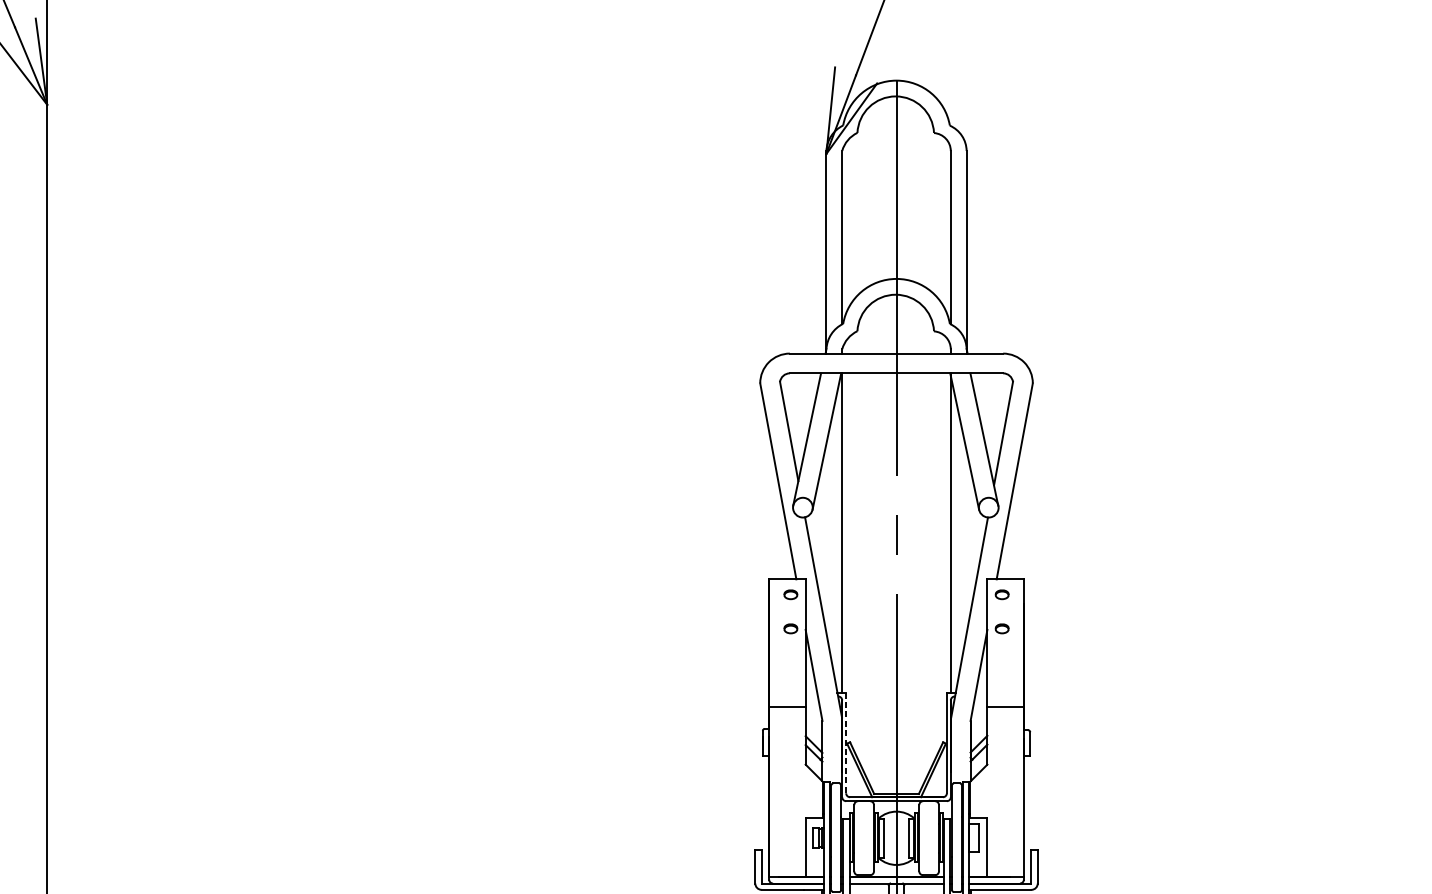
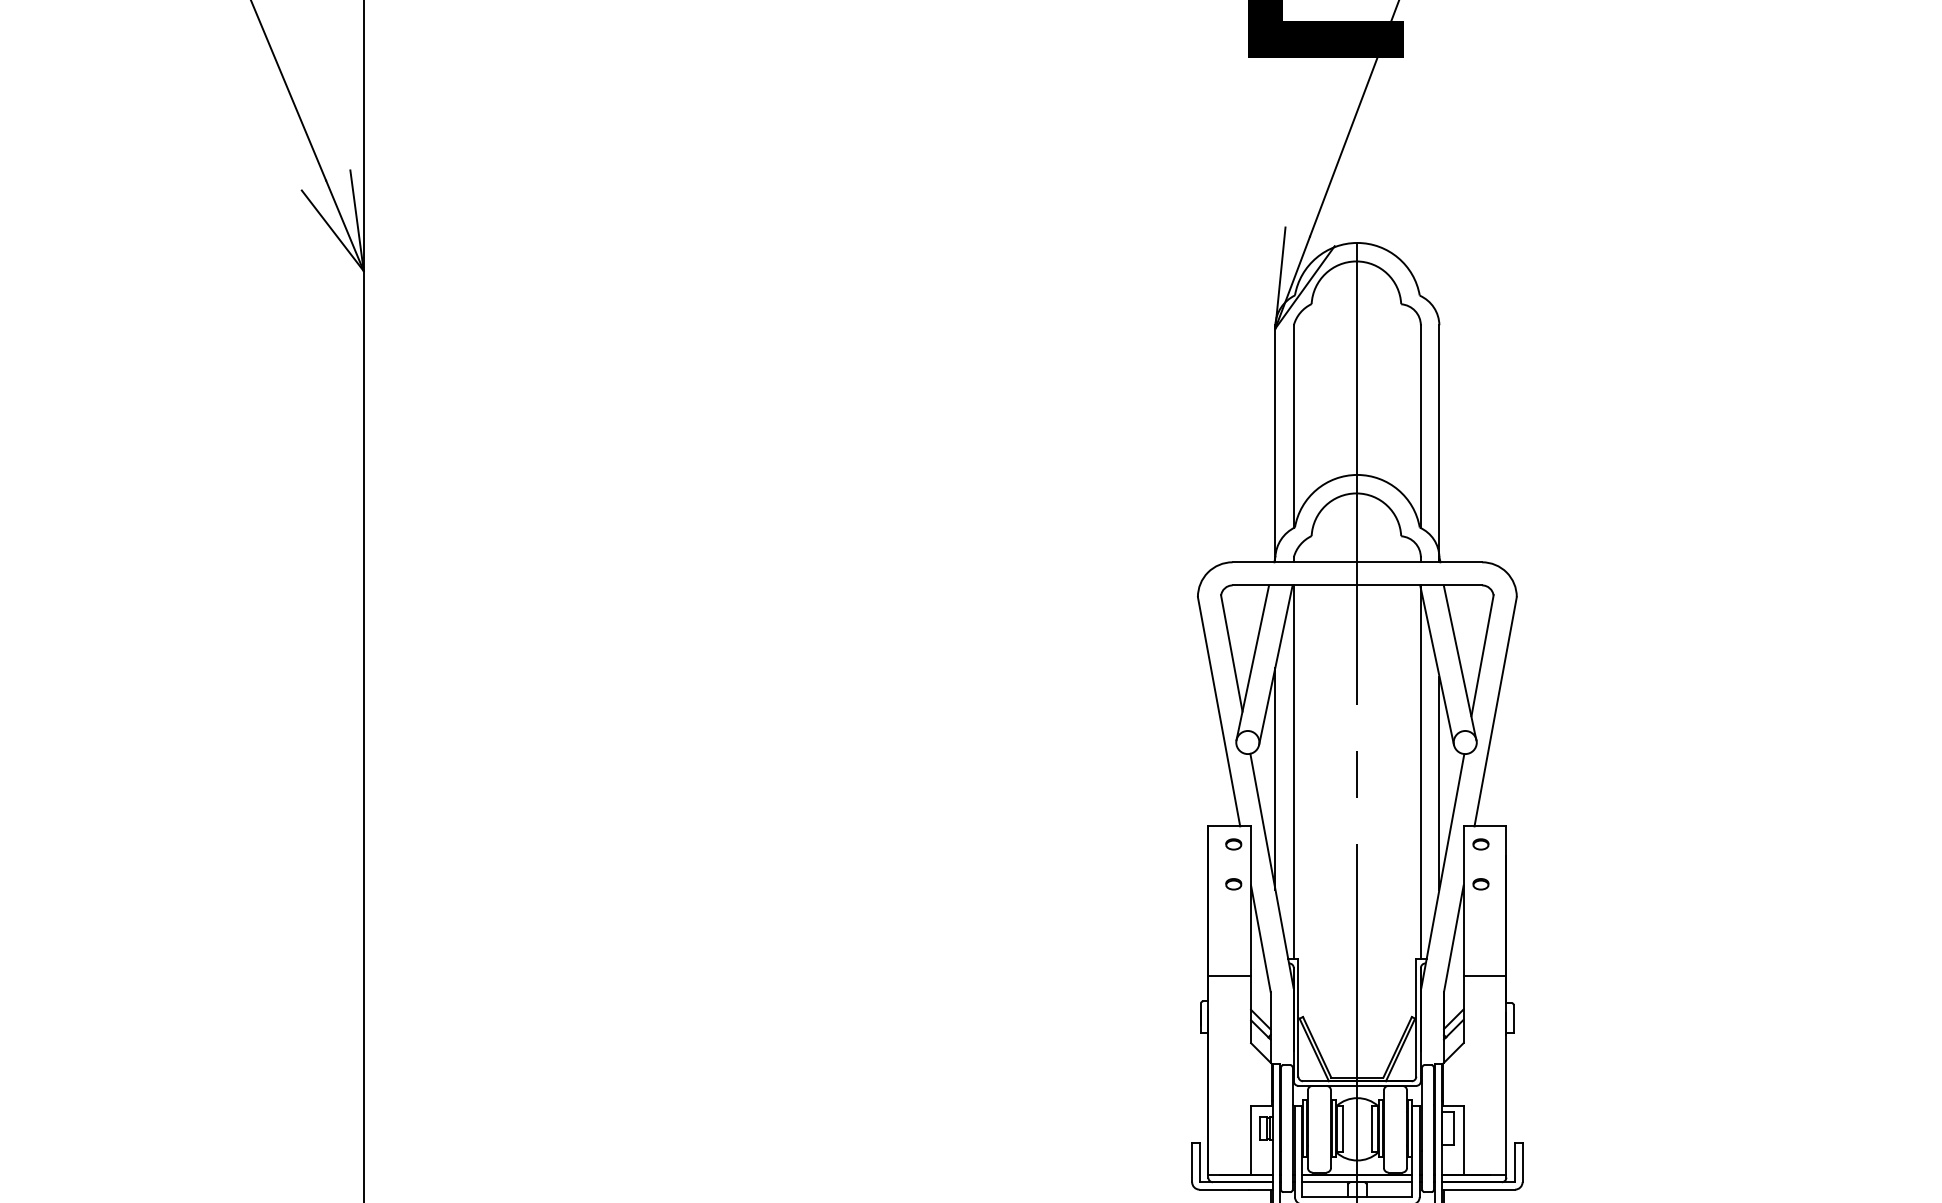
line: (826, 538) -> (1275, 778), added
line: (966, 541) -> (1439, 782), added
line: (846, 742) -> (1298, 1017), dashed -> solid

